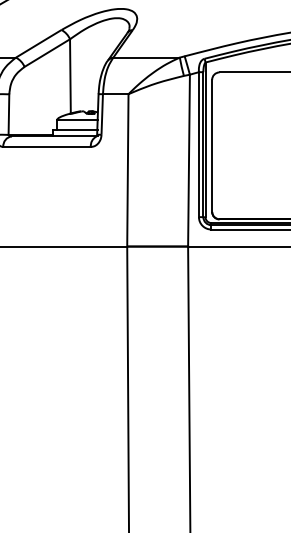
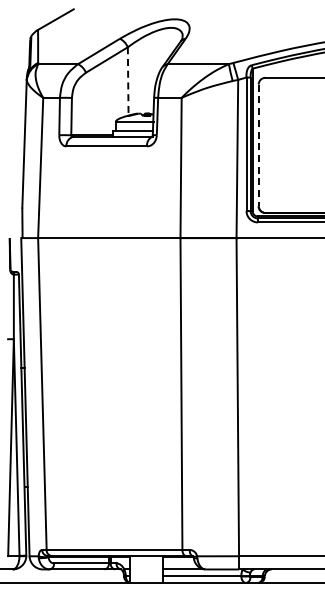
line: (70, 76) -> (128, 81), solid -> dashed
line: (211, 145) -> (258, 145), solid -> dashed

